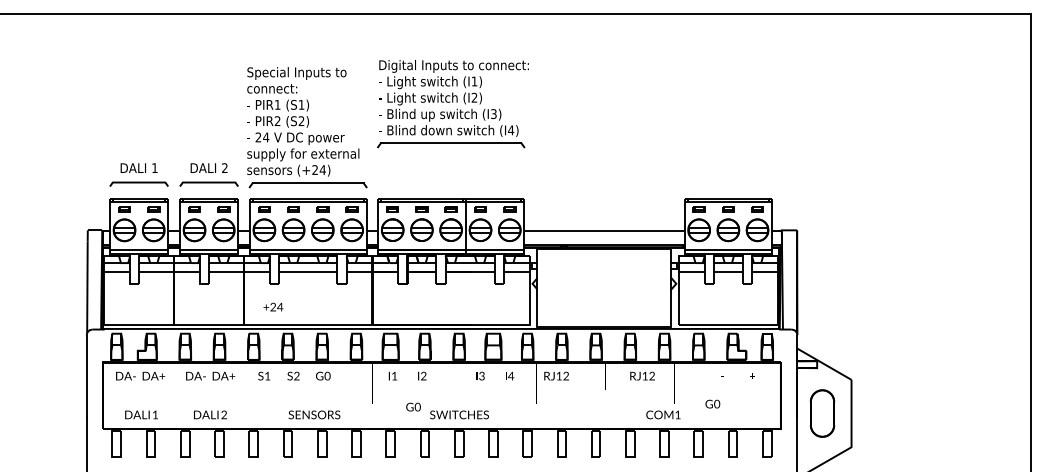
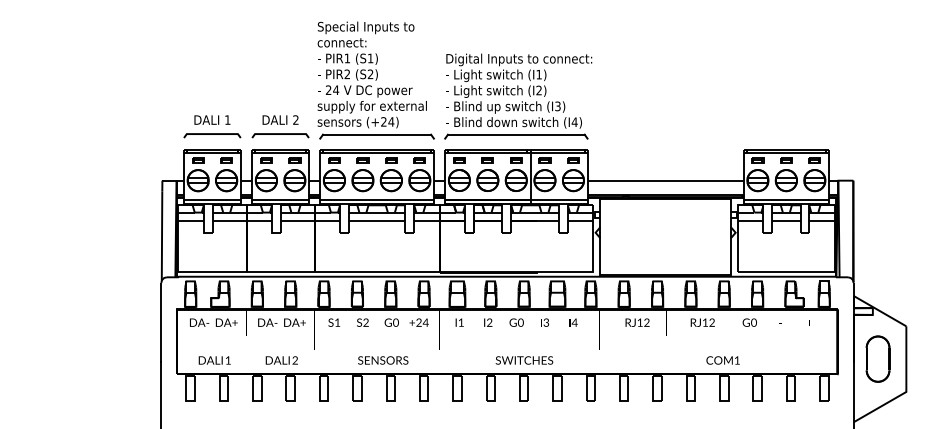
part: (452, 104) -> (517, 97), moved
text: (273, 306) -> (419, 322), moved
text: (556, 375) -> (637, 322), moved
text: (712, 403) -> (749, 322), moved
text: (413, 406) -> (516, 322), moved

